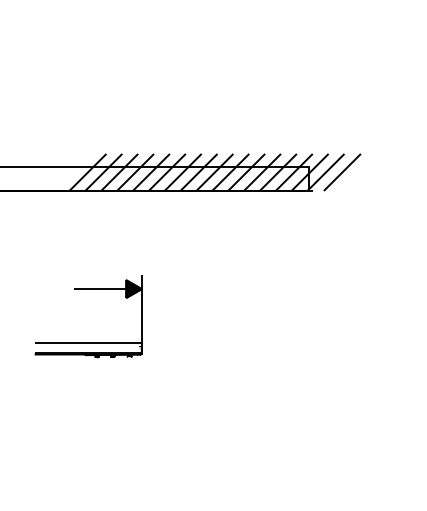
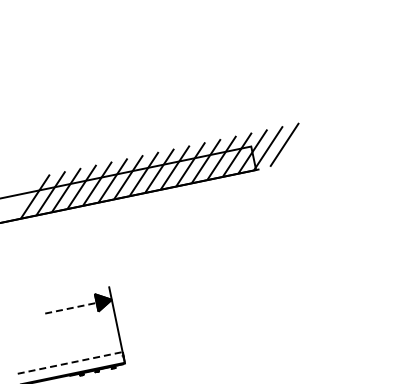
line: (100, 289) -> (71, 308), solid -> dashed
line: (87, 342) -> (69, 363), solid -> dashed

